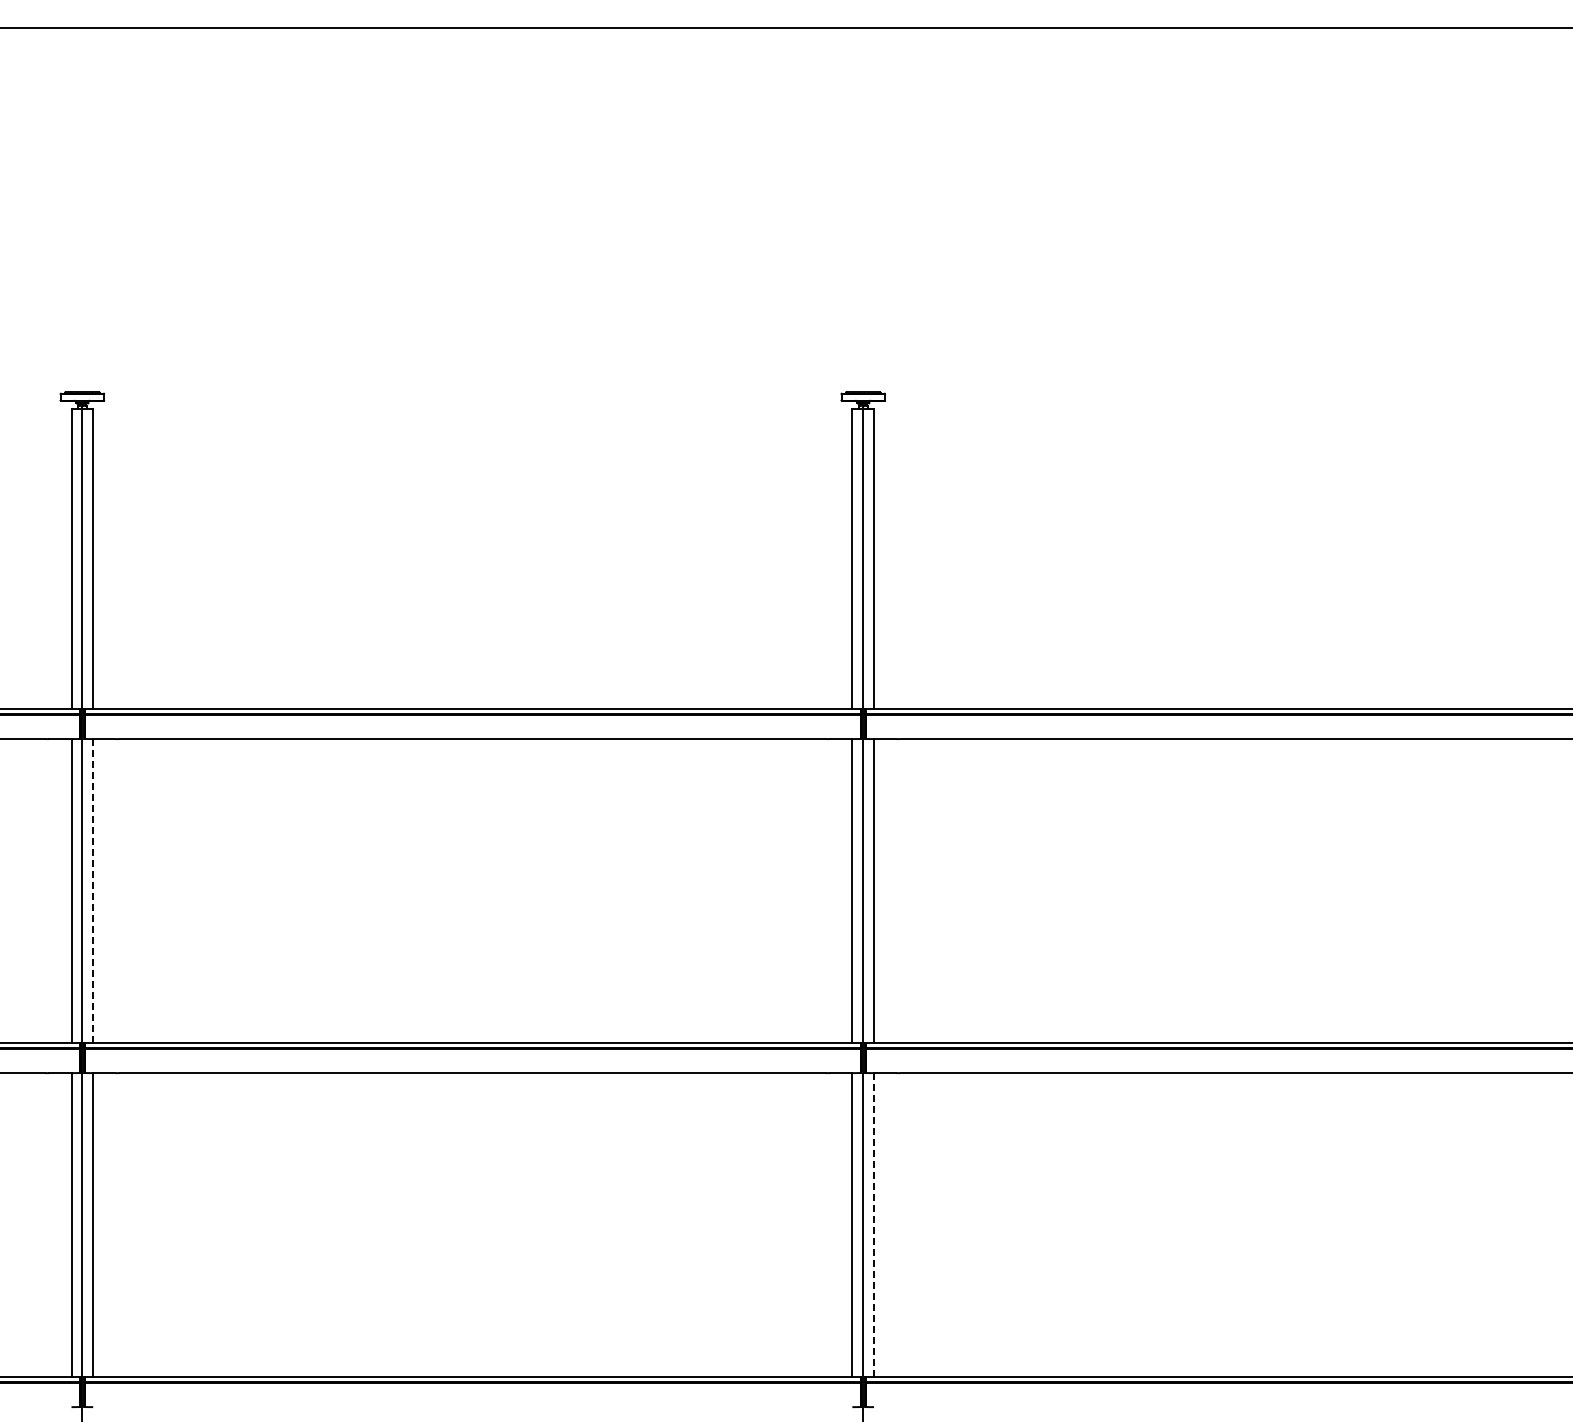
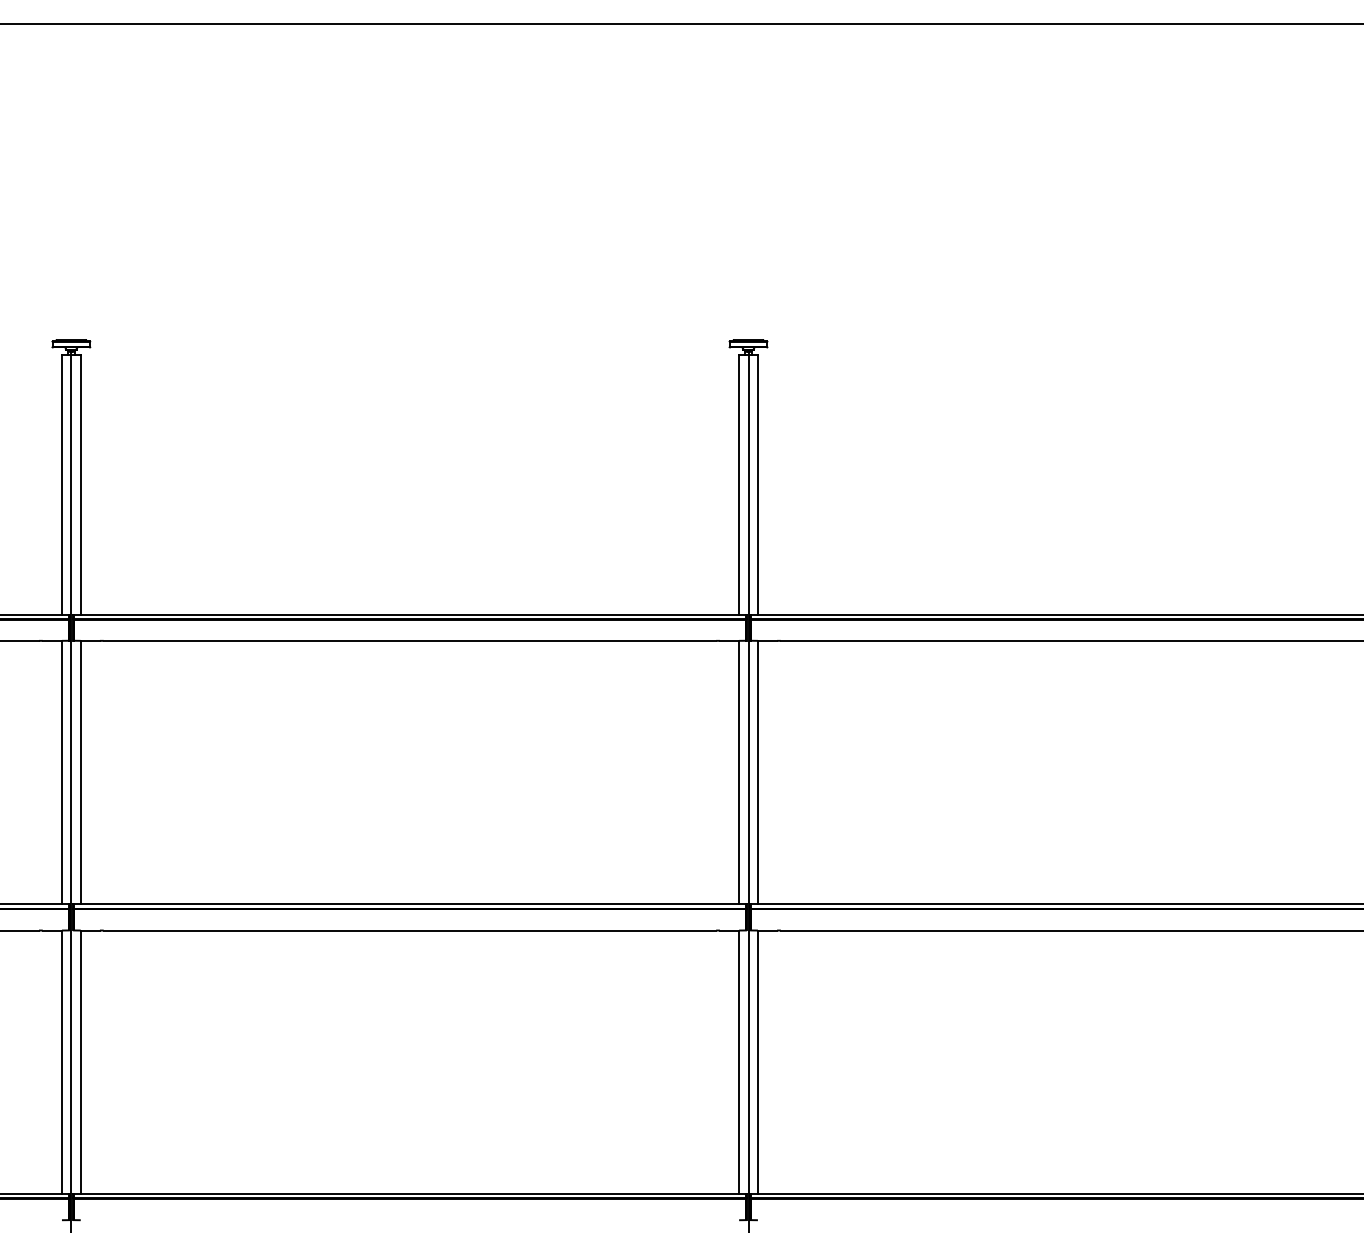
line: (93, 890) -> (81, 772), dashed -> solid
line: (874, 1224) -> (758, 1061), dashed -> solid

